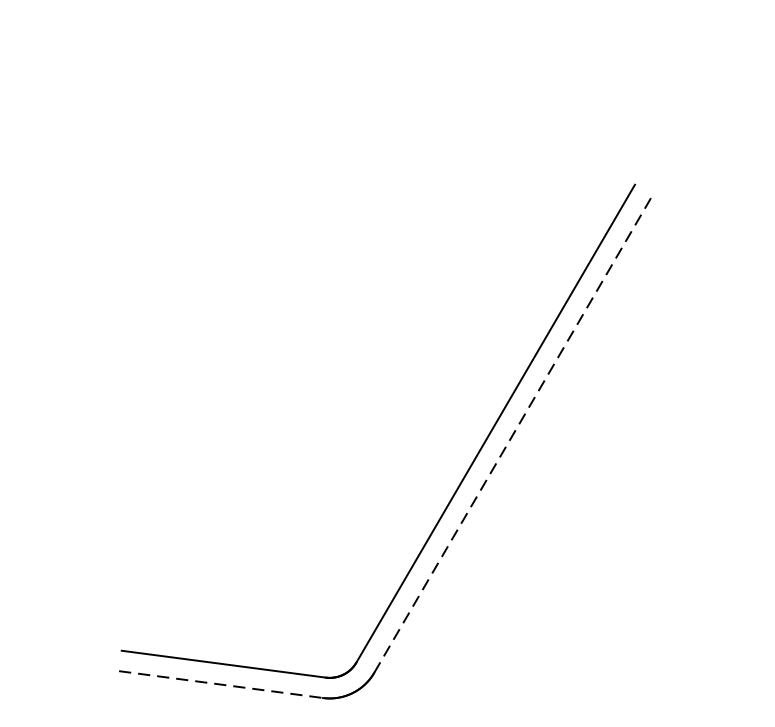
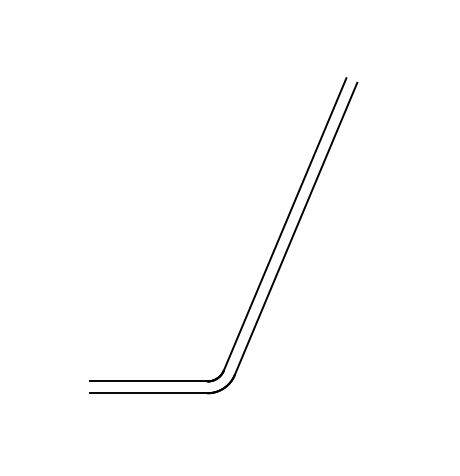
line: (514, 433) -> (296, 228), dashed -> solid
line: (220, 685) -> (148, 393), dashed -> solid

